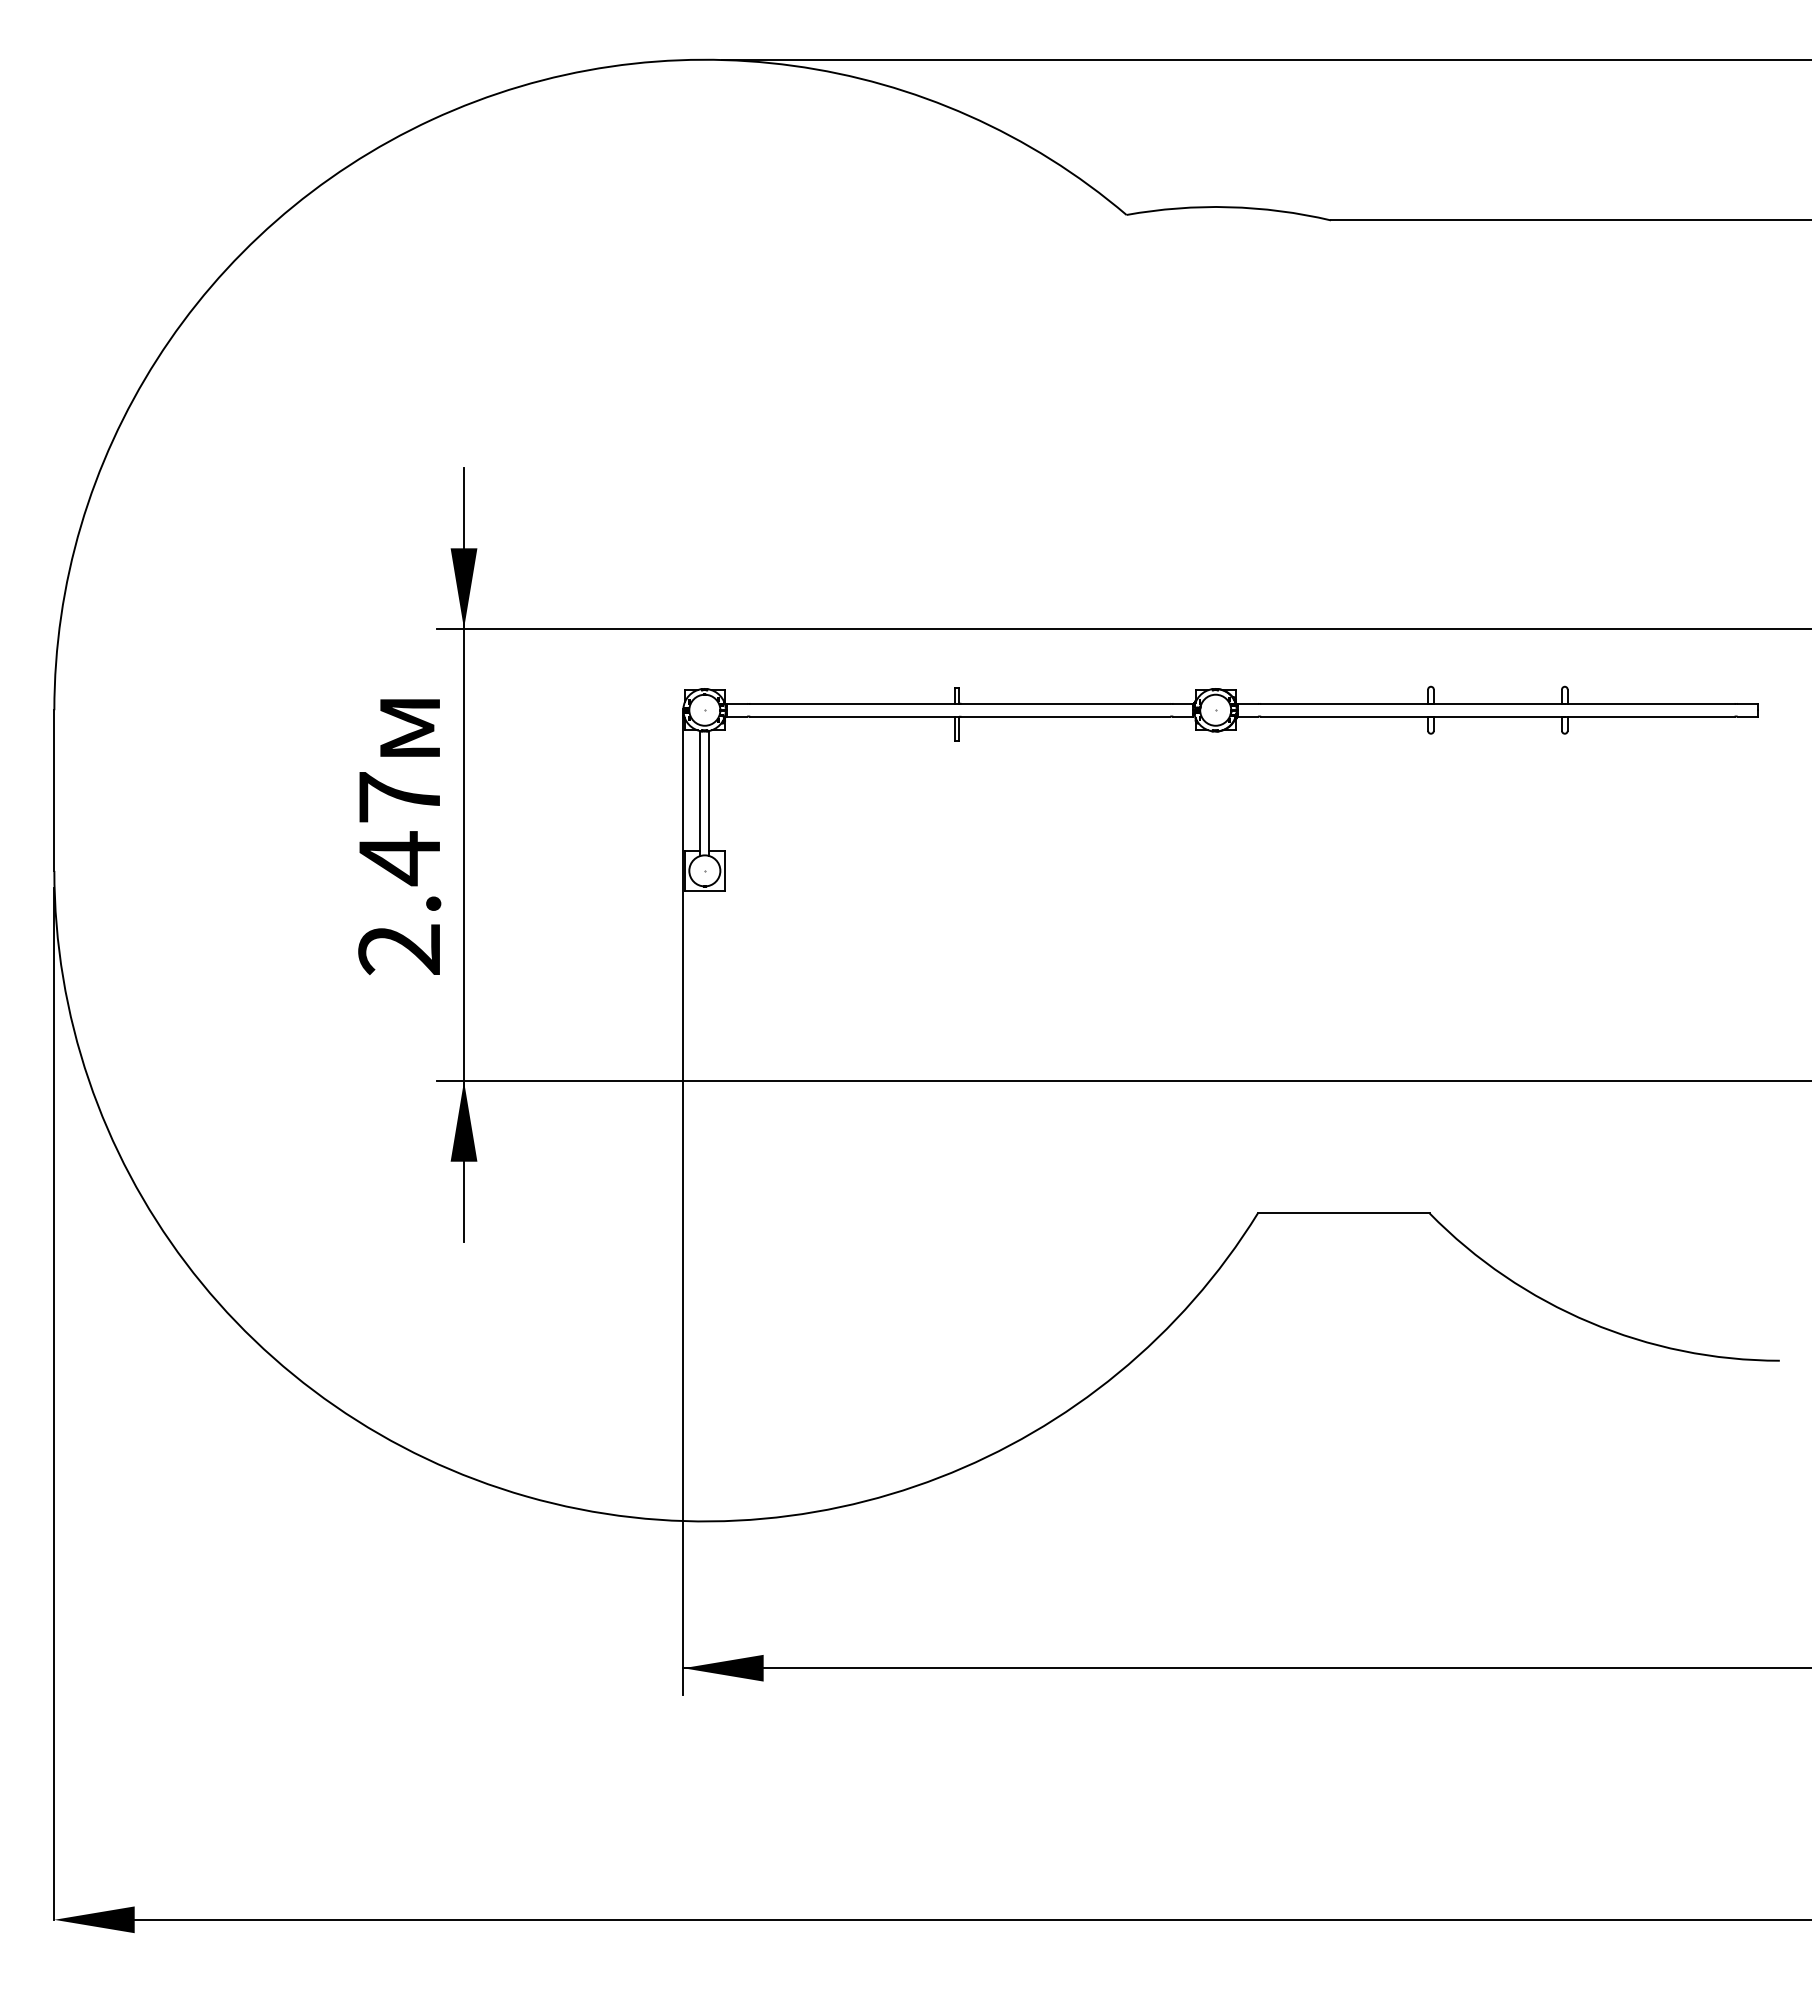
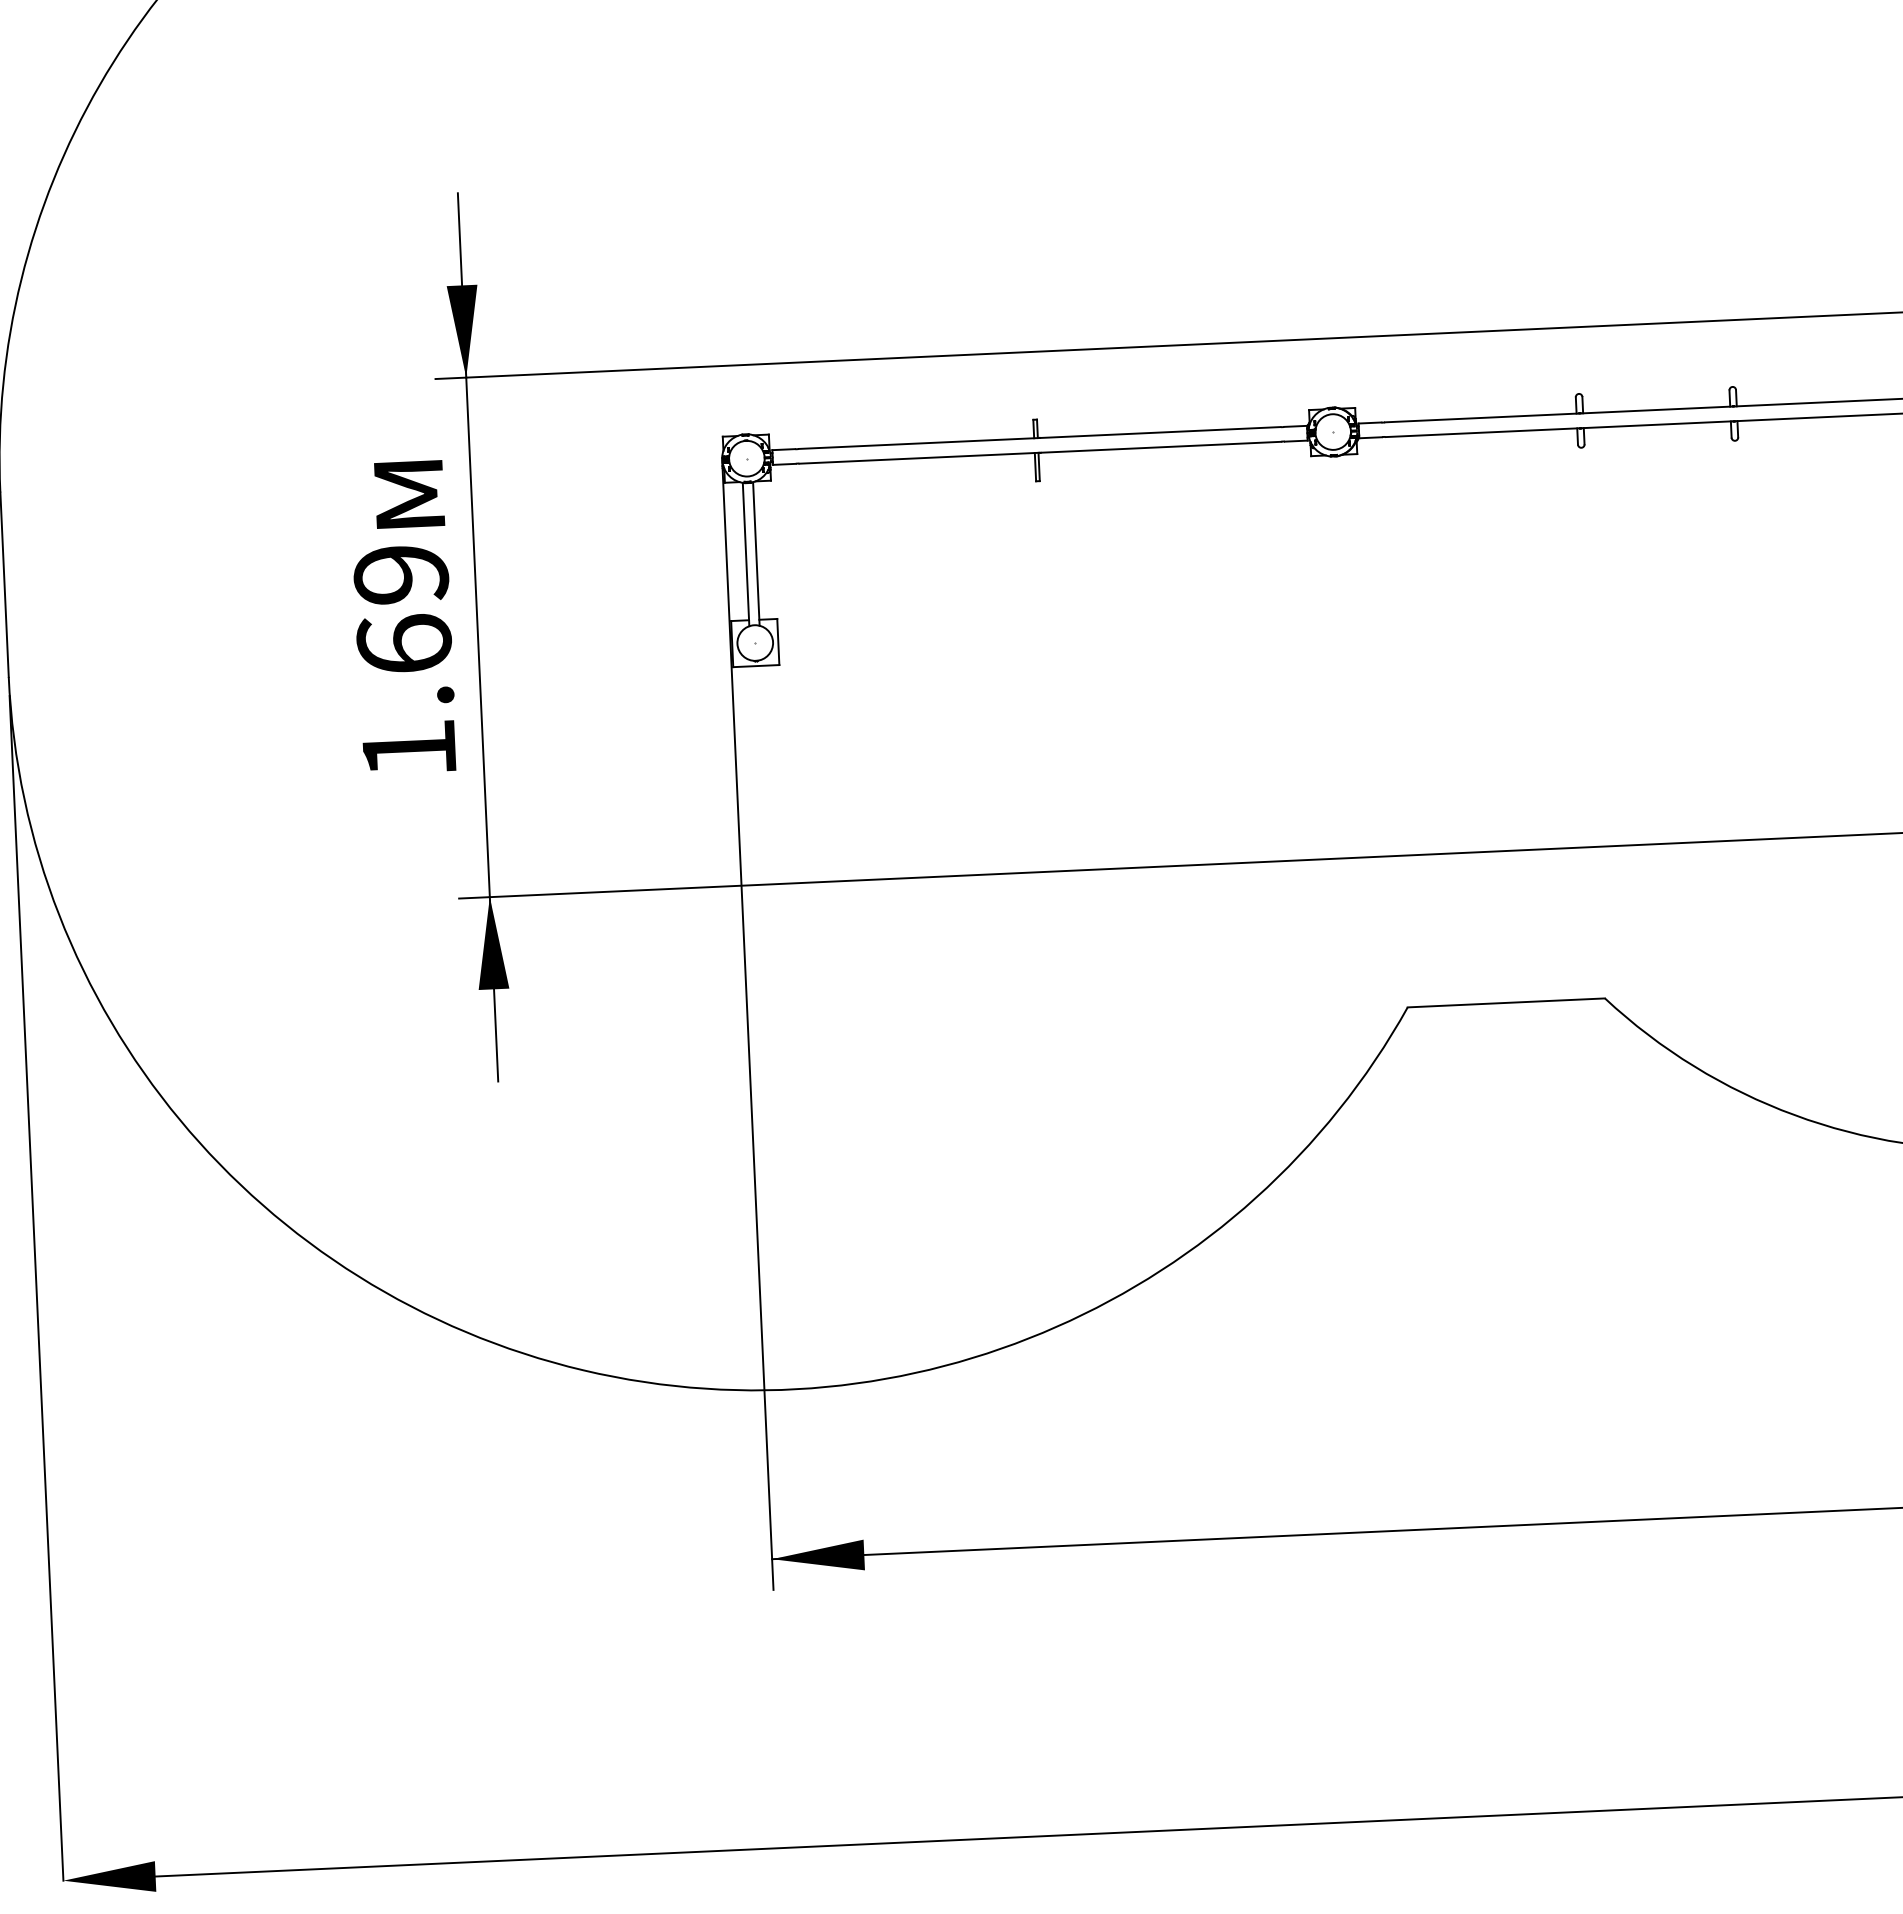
text: (399, 873) -> (404, 661), 2.47 -> 1.69

